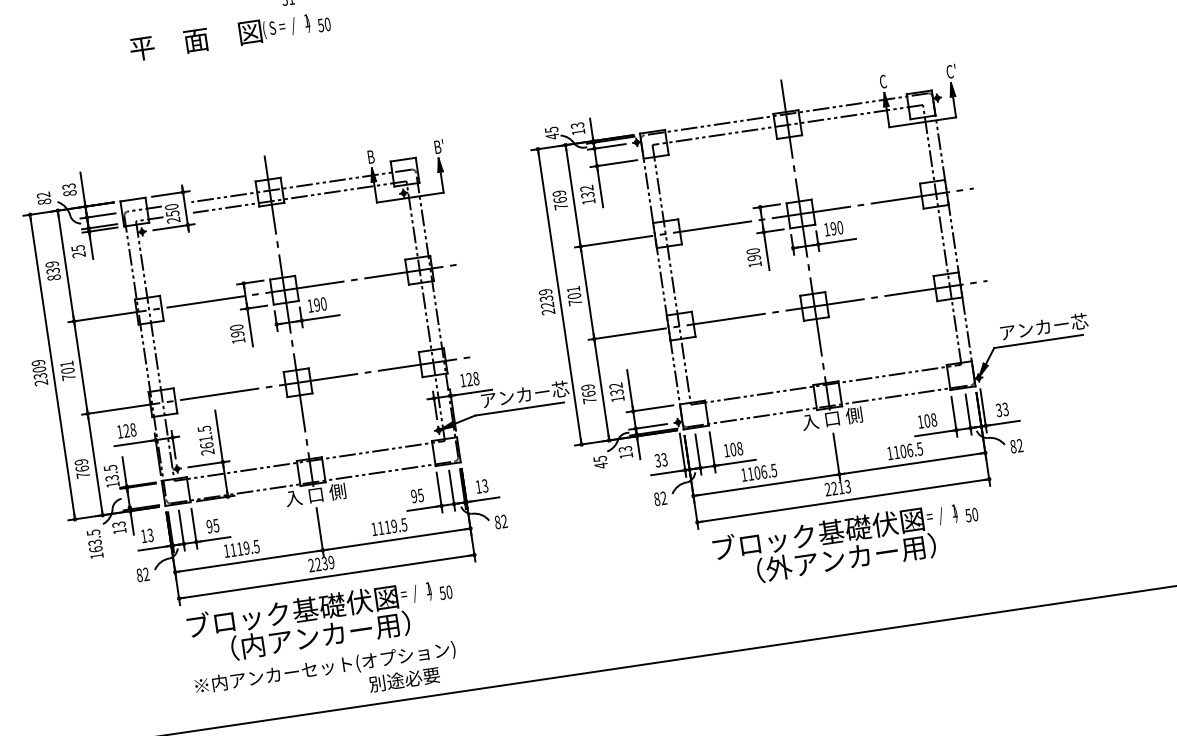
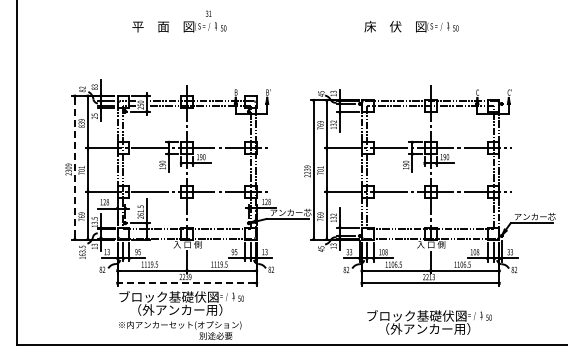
line: (51, 368) -> (74, 168), solid -> dashed
text: (847, 543) -> (429, 322), moved
line: (325, 577) -> (186, 283), solid -> dashed
text: (253, 644) -> (148, 309), （内アンカー用） -> （外アンカー用）

